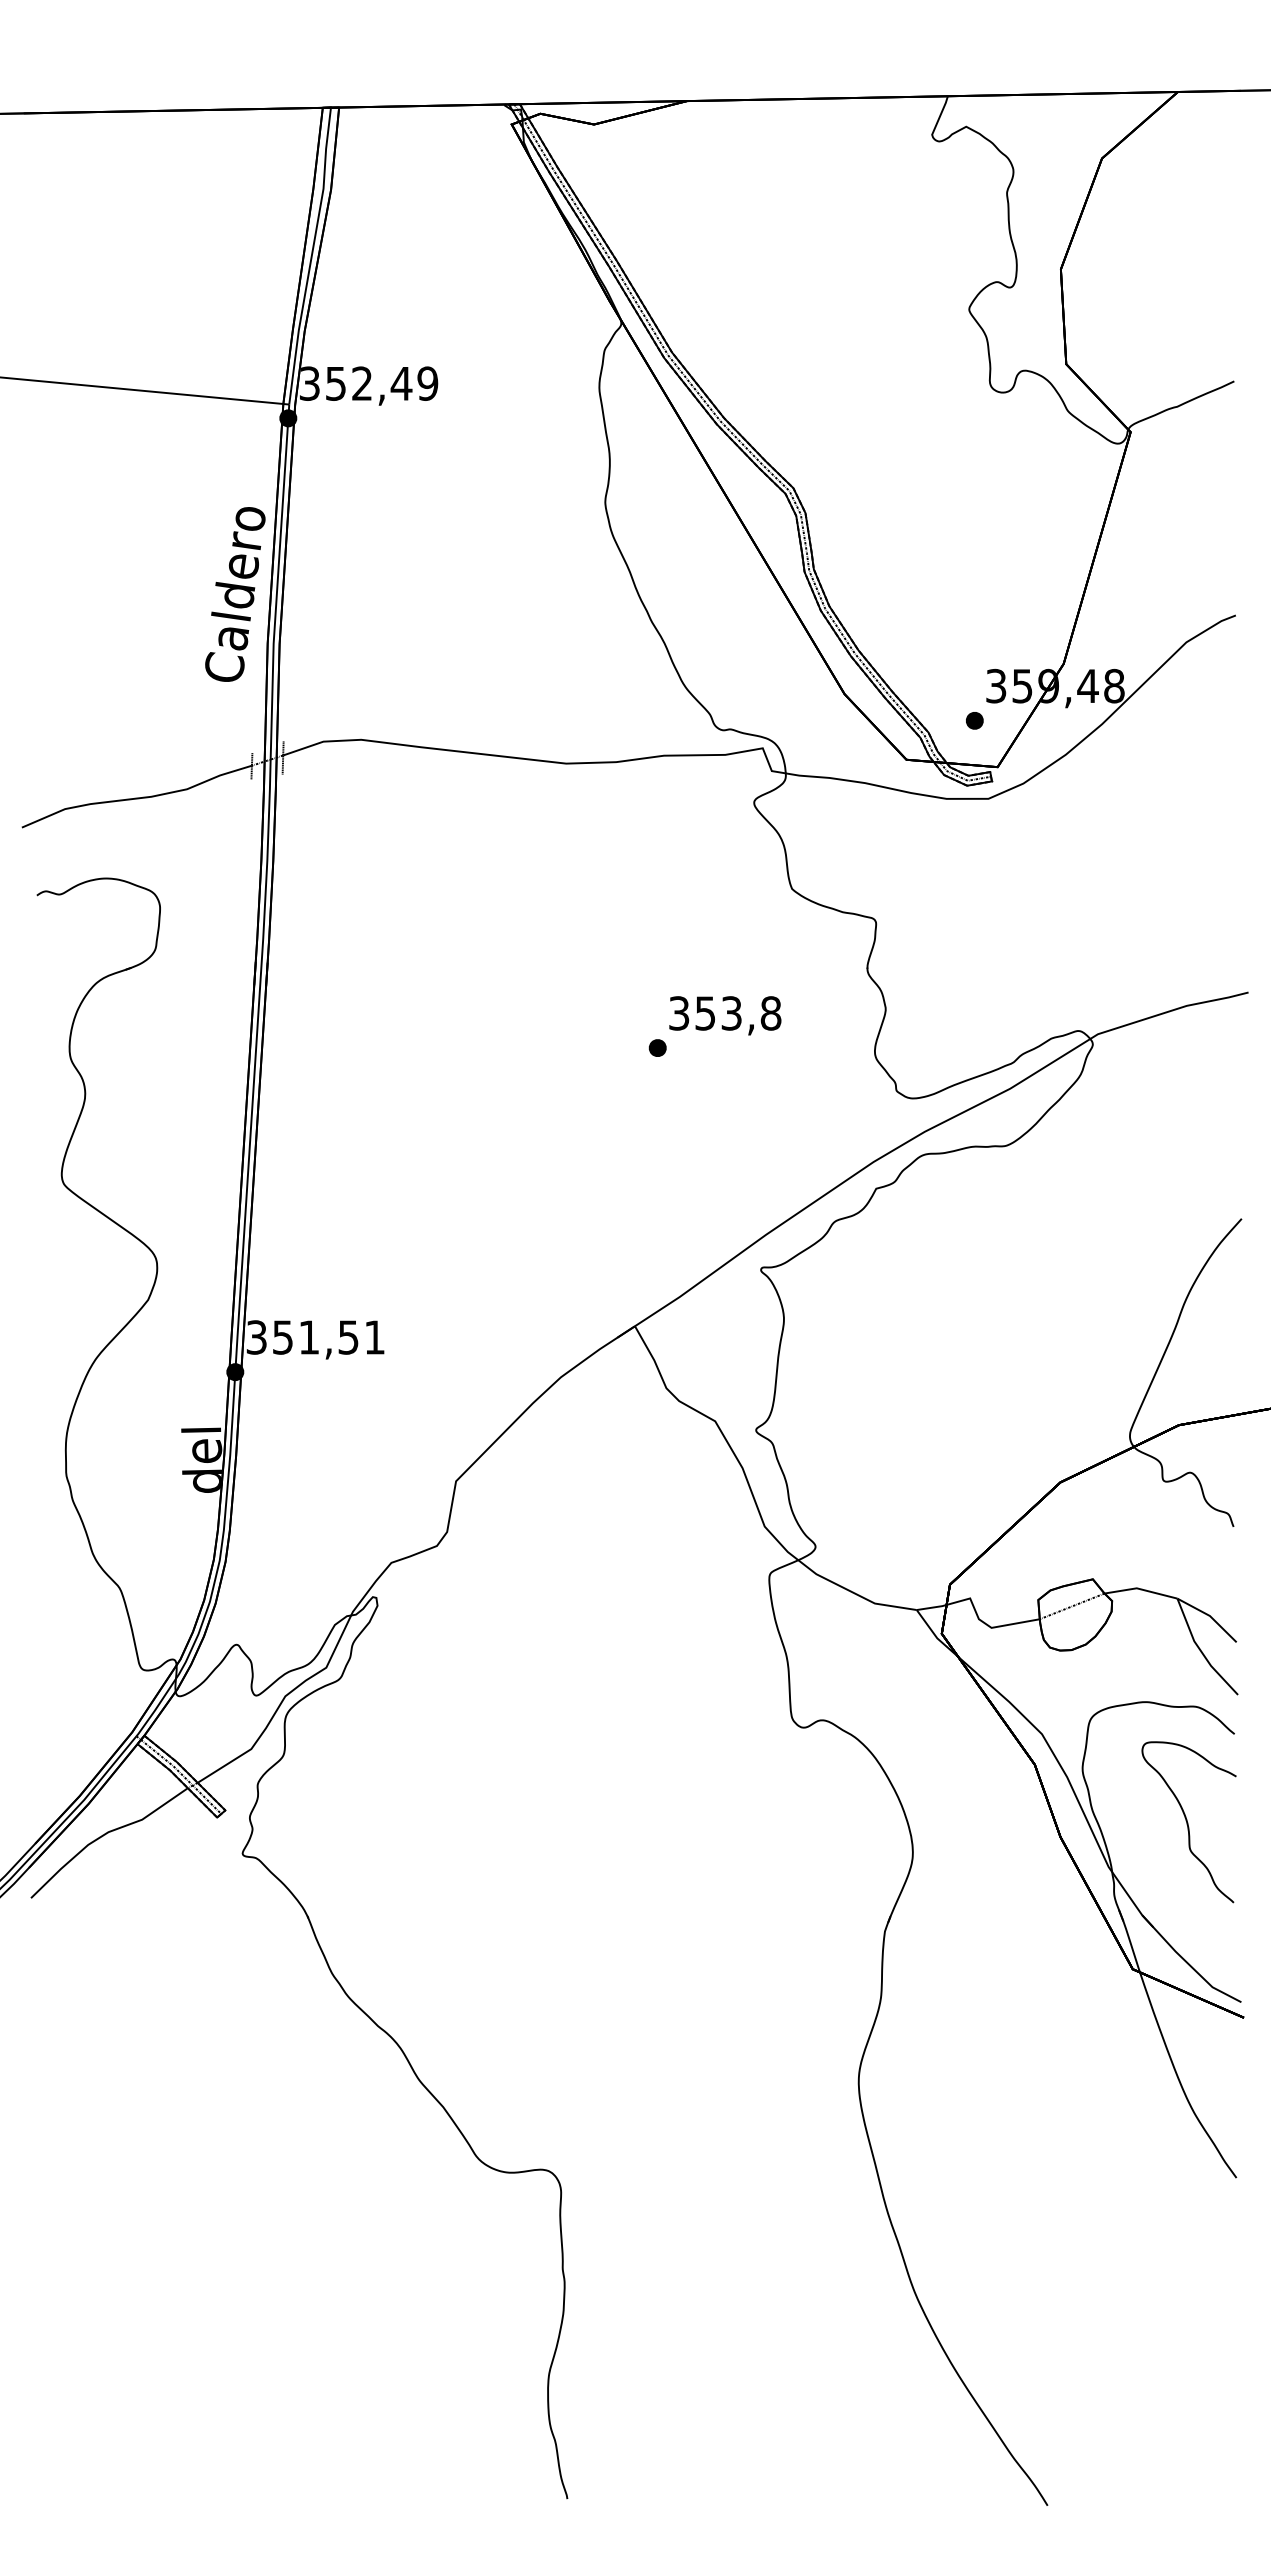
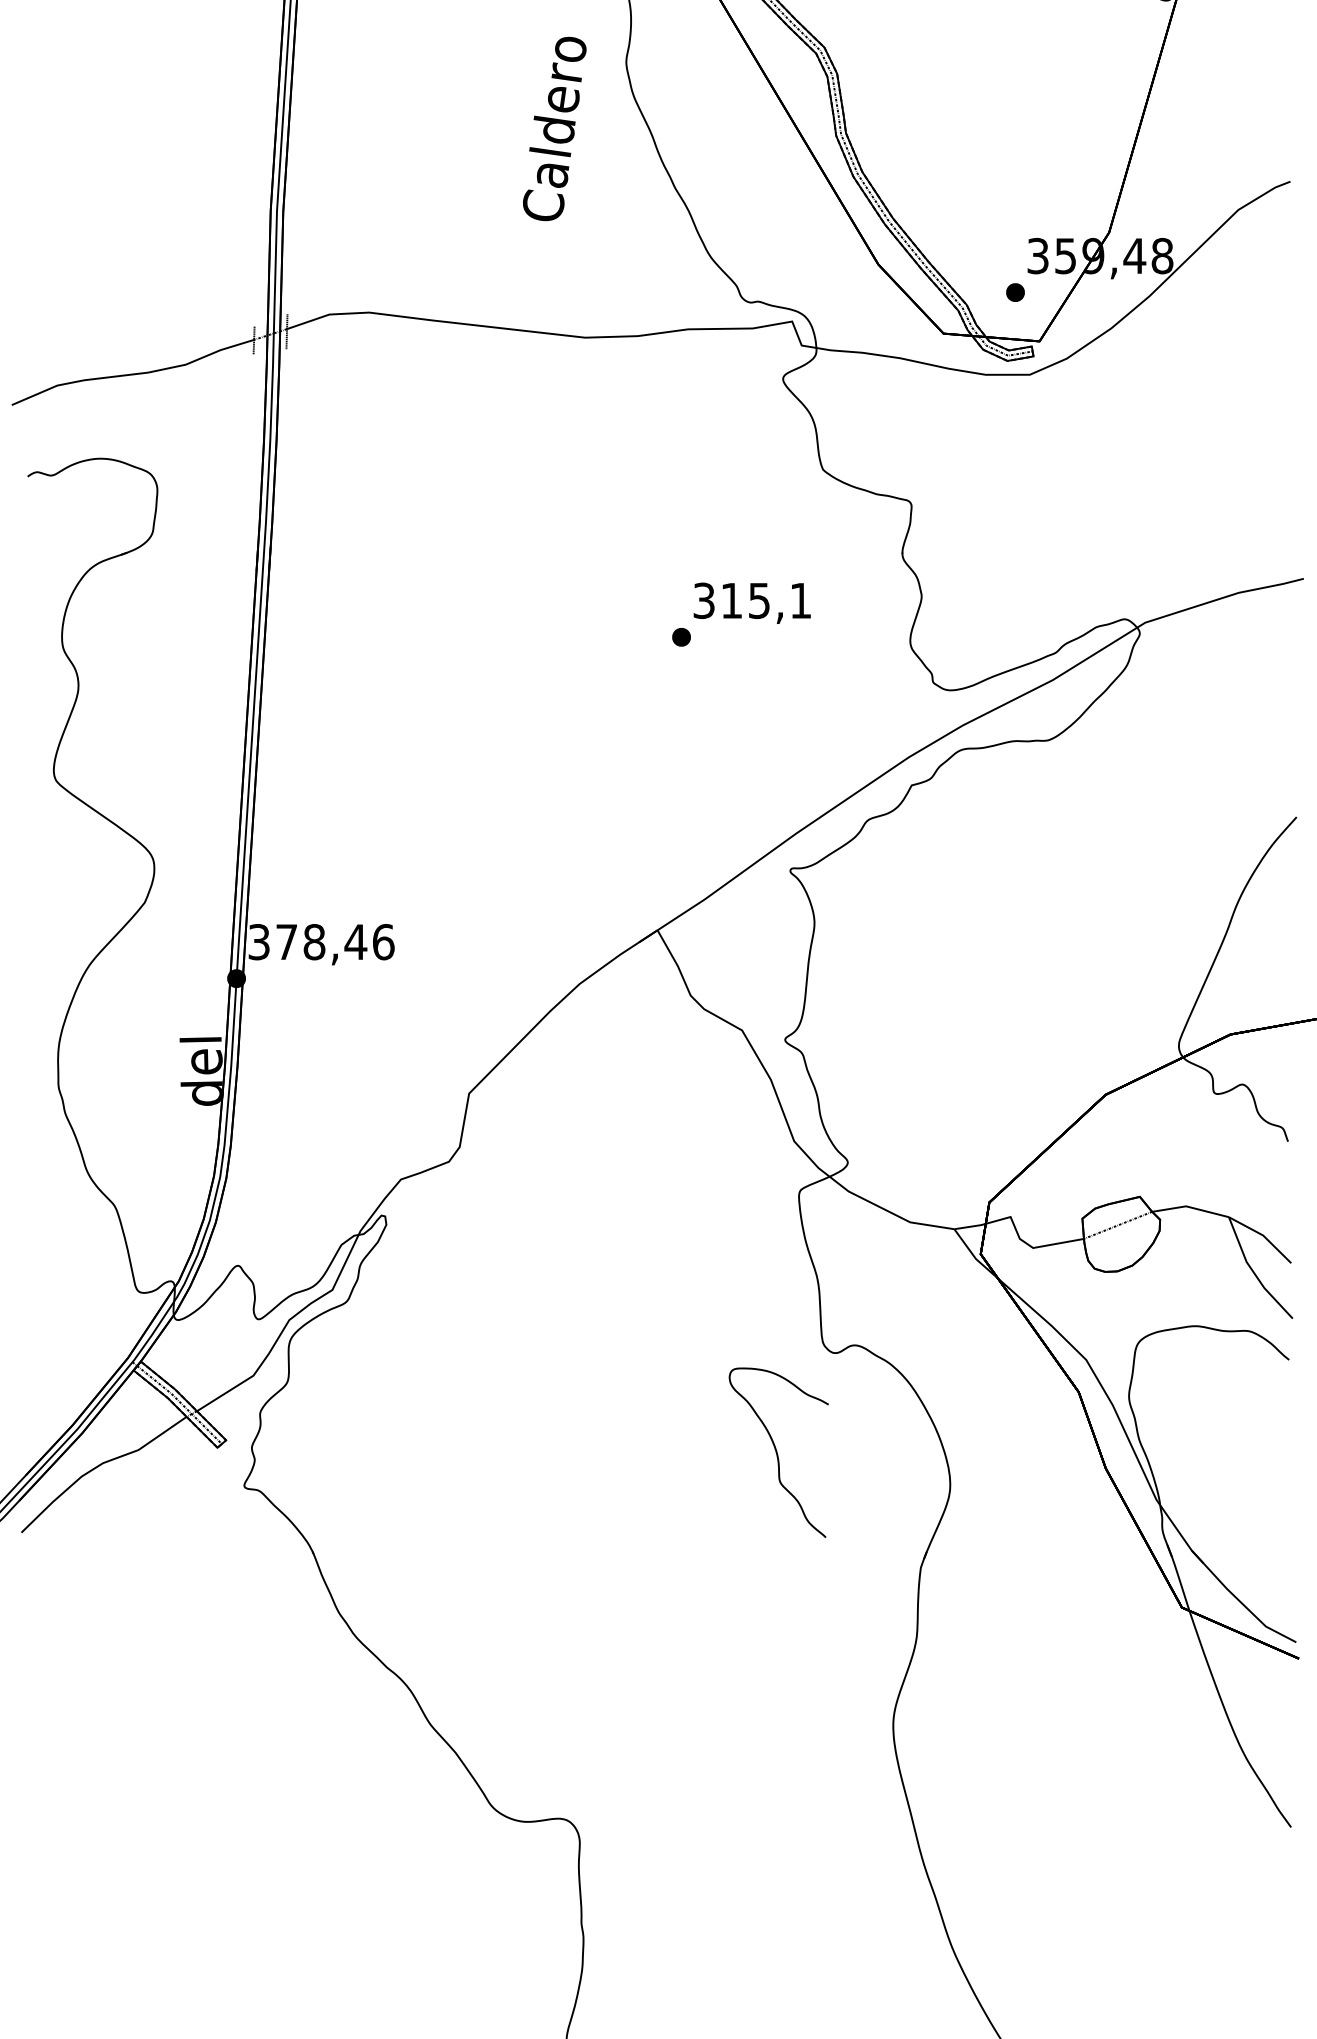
text: (235, 594) -> (554, 128), moved
text: (738, 1013) -> (766, 600), 353,8 -> 315,1
text: (329, 1337) -> (335, 942), 351,51 -> 378,46
curve: (1188, 1822) -> (778, 1452), moved

